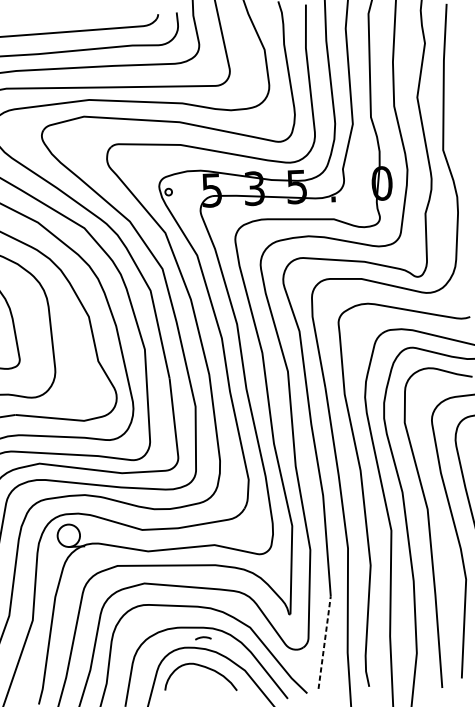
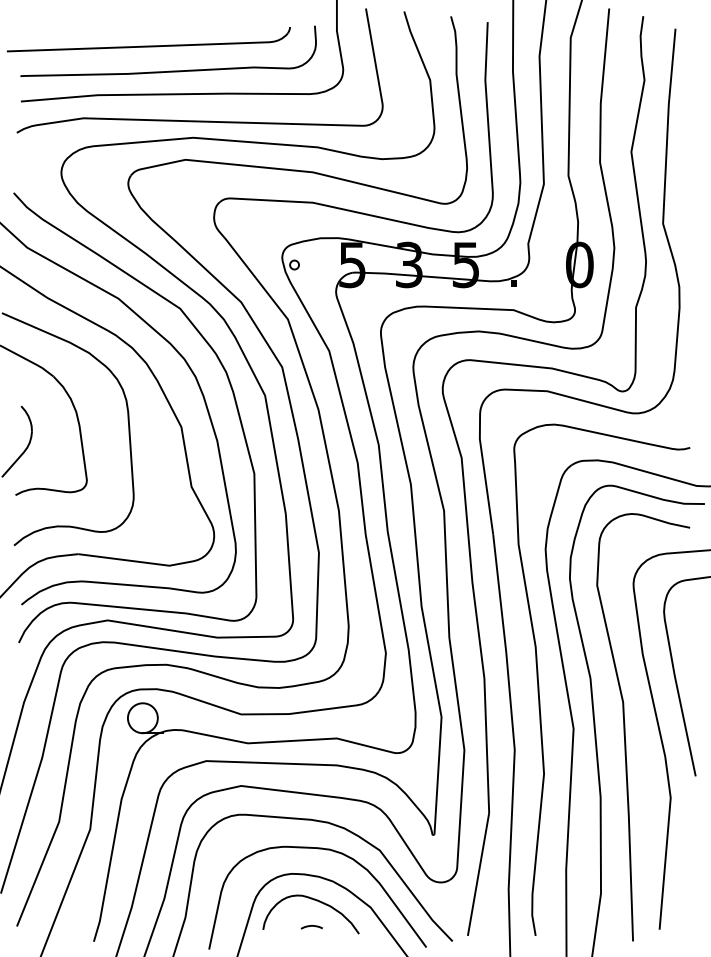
curve: (203, 637) -> (311, 926), moved
line: (324, 642) -> (478, 874), dashed -> solid

